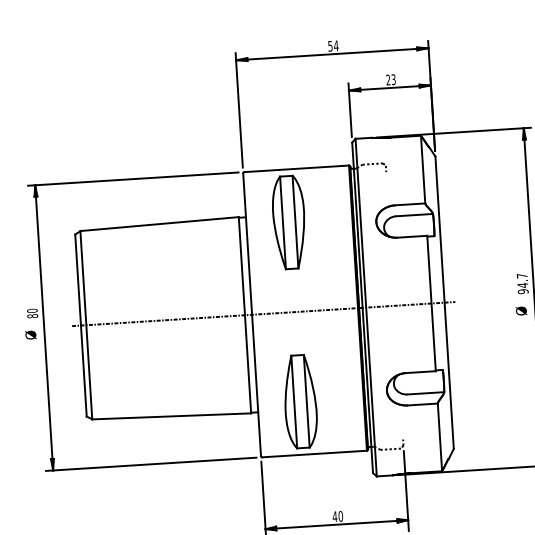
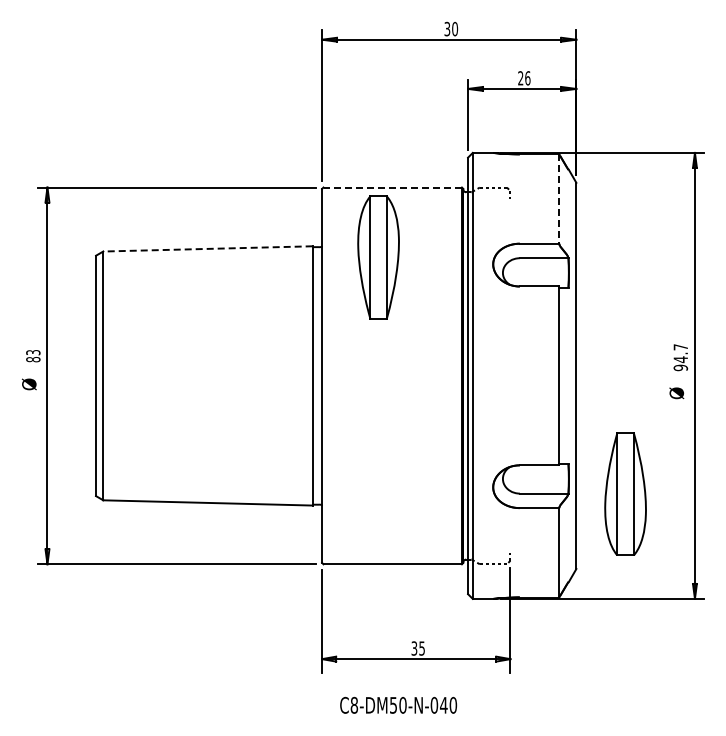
text: (333, 45) -> (451, 28), 54 -> 30
text: (393, 79) -> (527, 78), 23 -> 26
line: (296, 168) -> (392, 187), solid -> dashed
line: (423, 169) -> (559, 199), solid -> dashed
line: (159, 223) -> (207, 248), solid -> dashed
text: (32, 310) -> (33, 352), 80 -> 83
line: (263, 313) -> (337, 375), removed
part: (300, 401) -> (625, 493), moved
text: (338, 516) -> (418, 648), 40 -> 35

